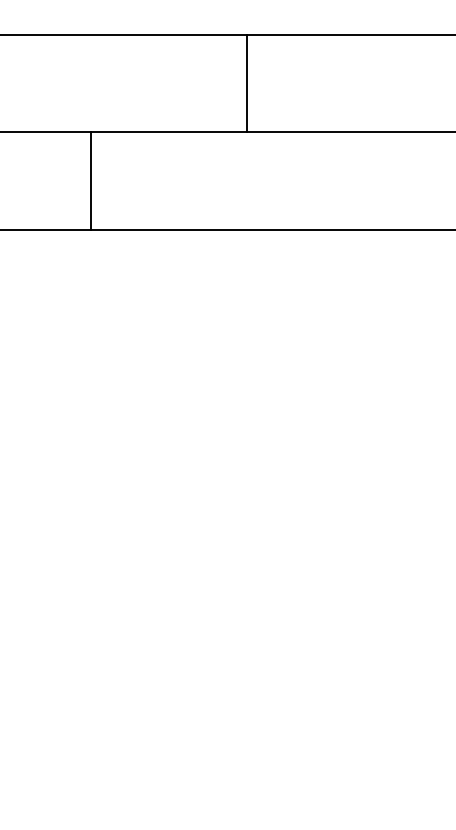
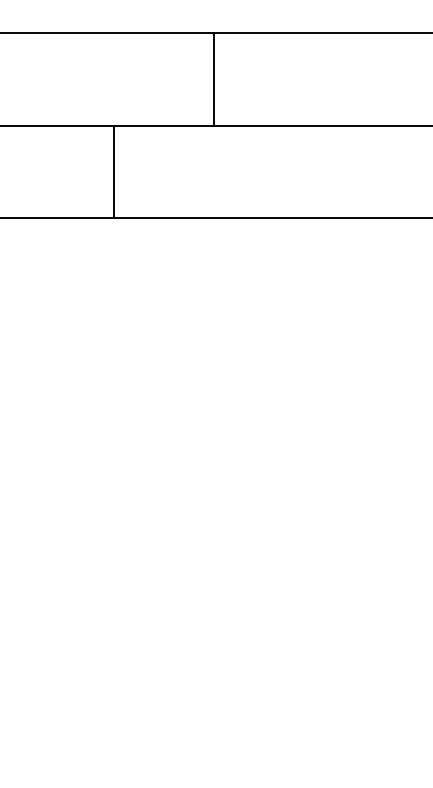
line: (246, 83) -> (213, 79), moved
line: (91, 180) -> (113, 171), moved

